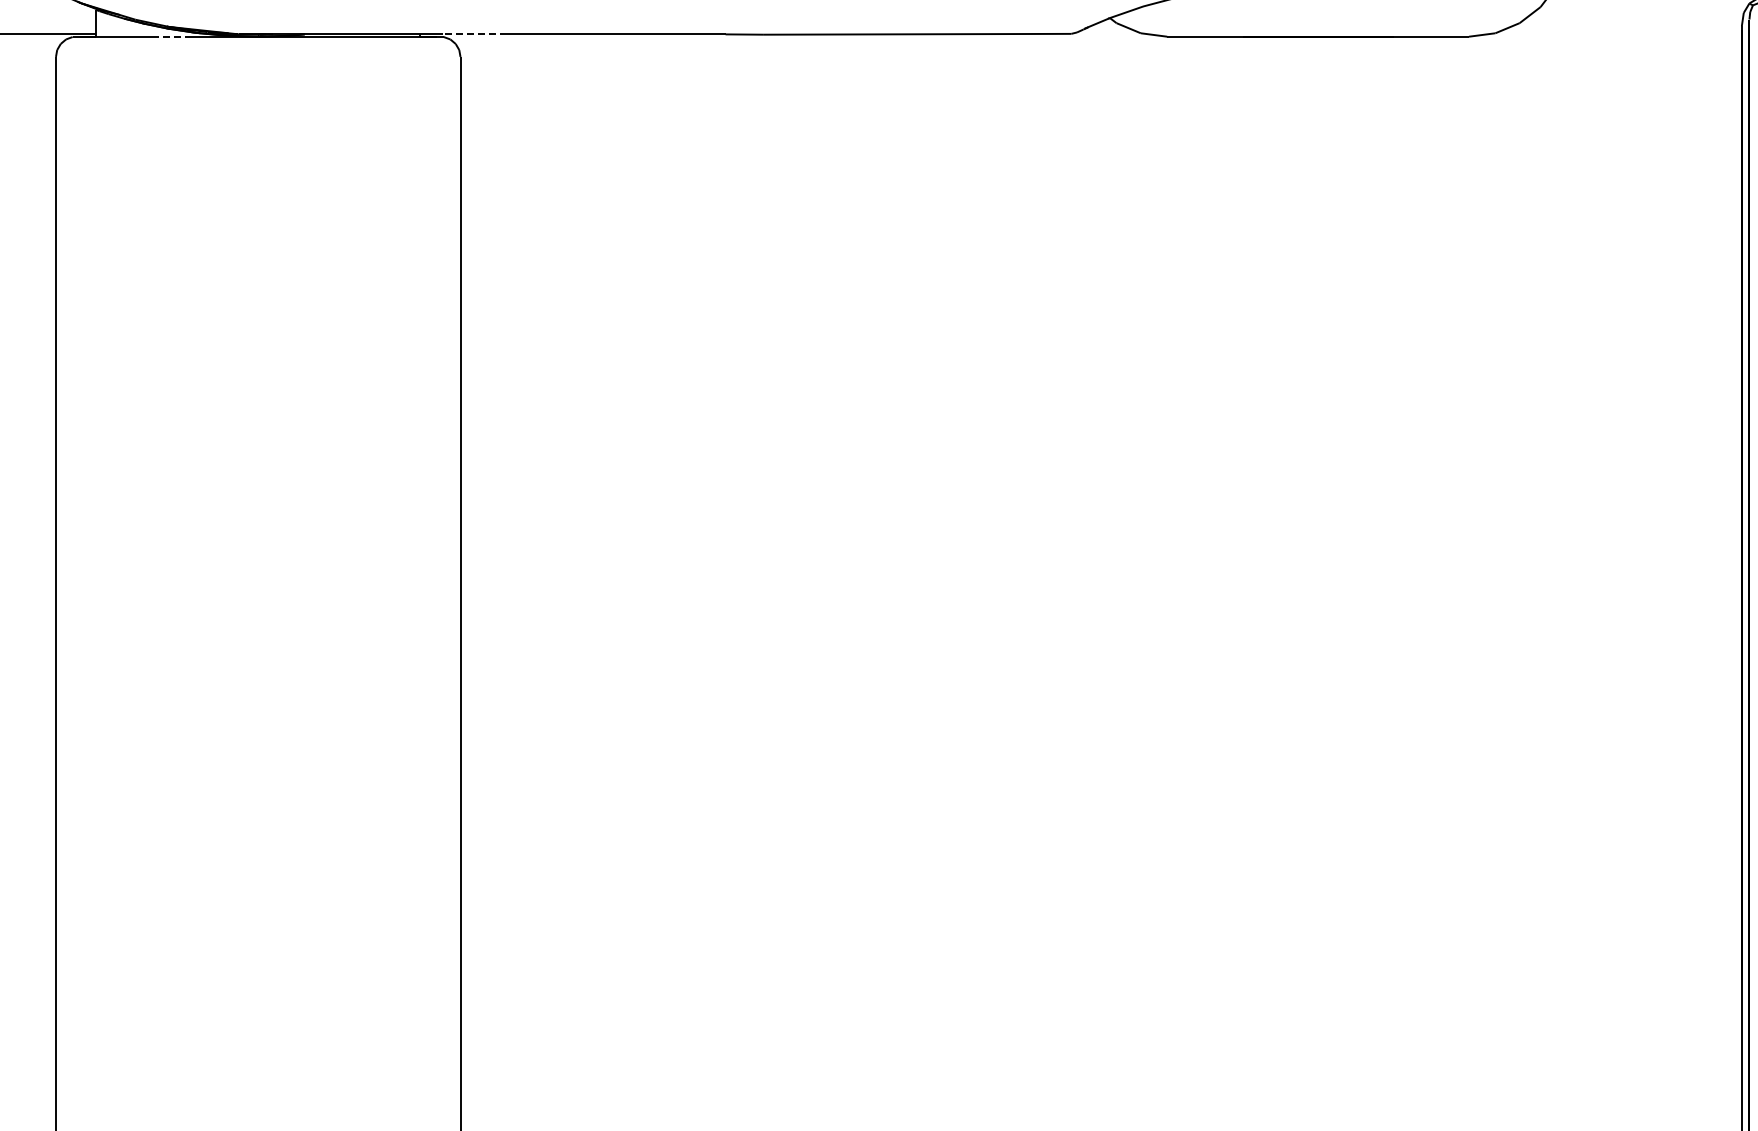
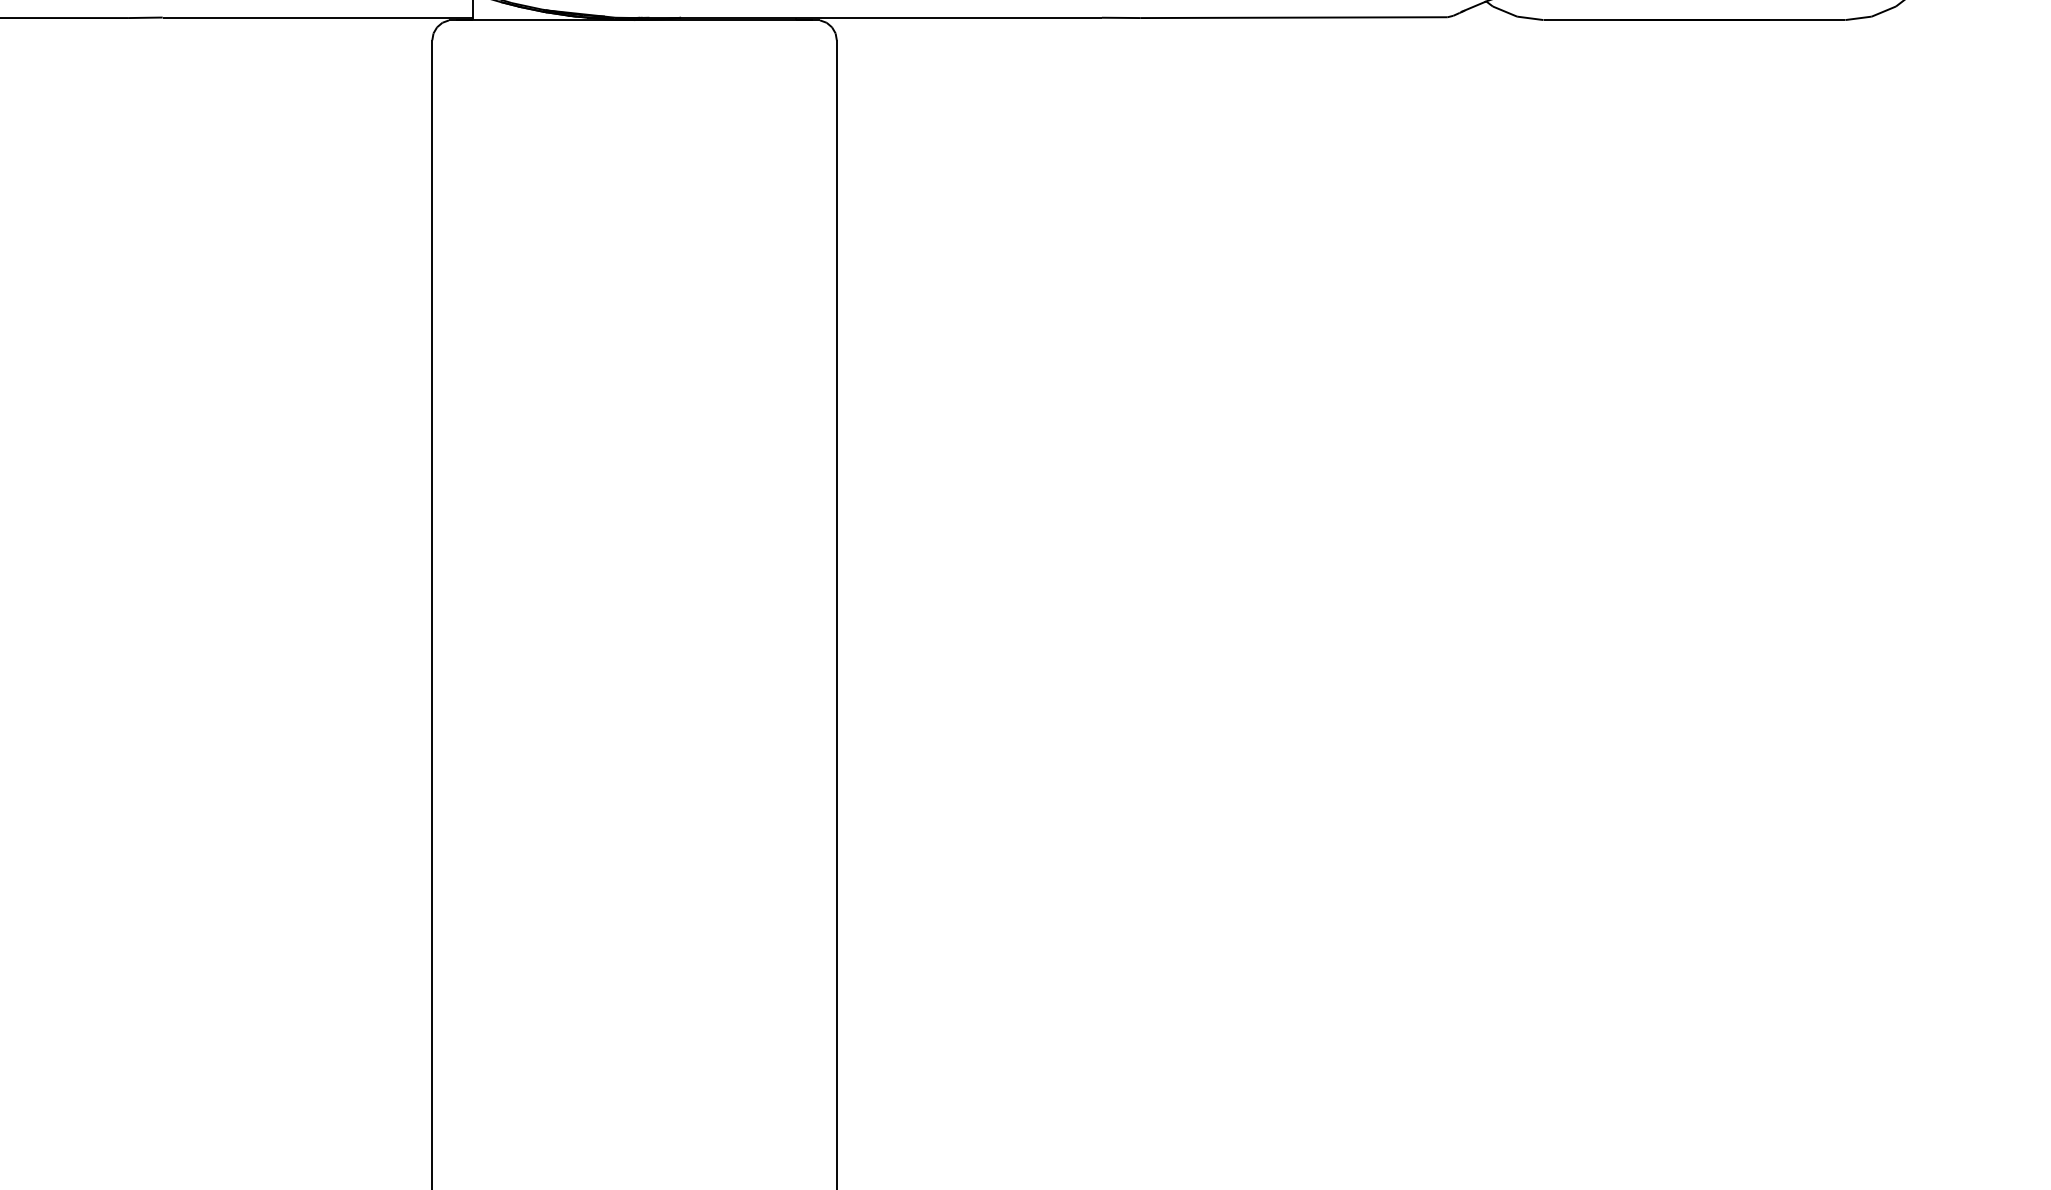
line: (475, 34) -> (851, 17), dashed -> solid
line: (172, 37) -> (548, 20), dashed -> solid

